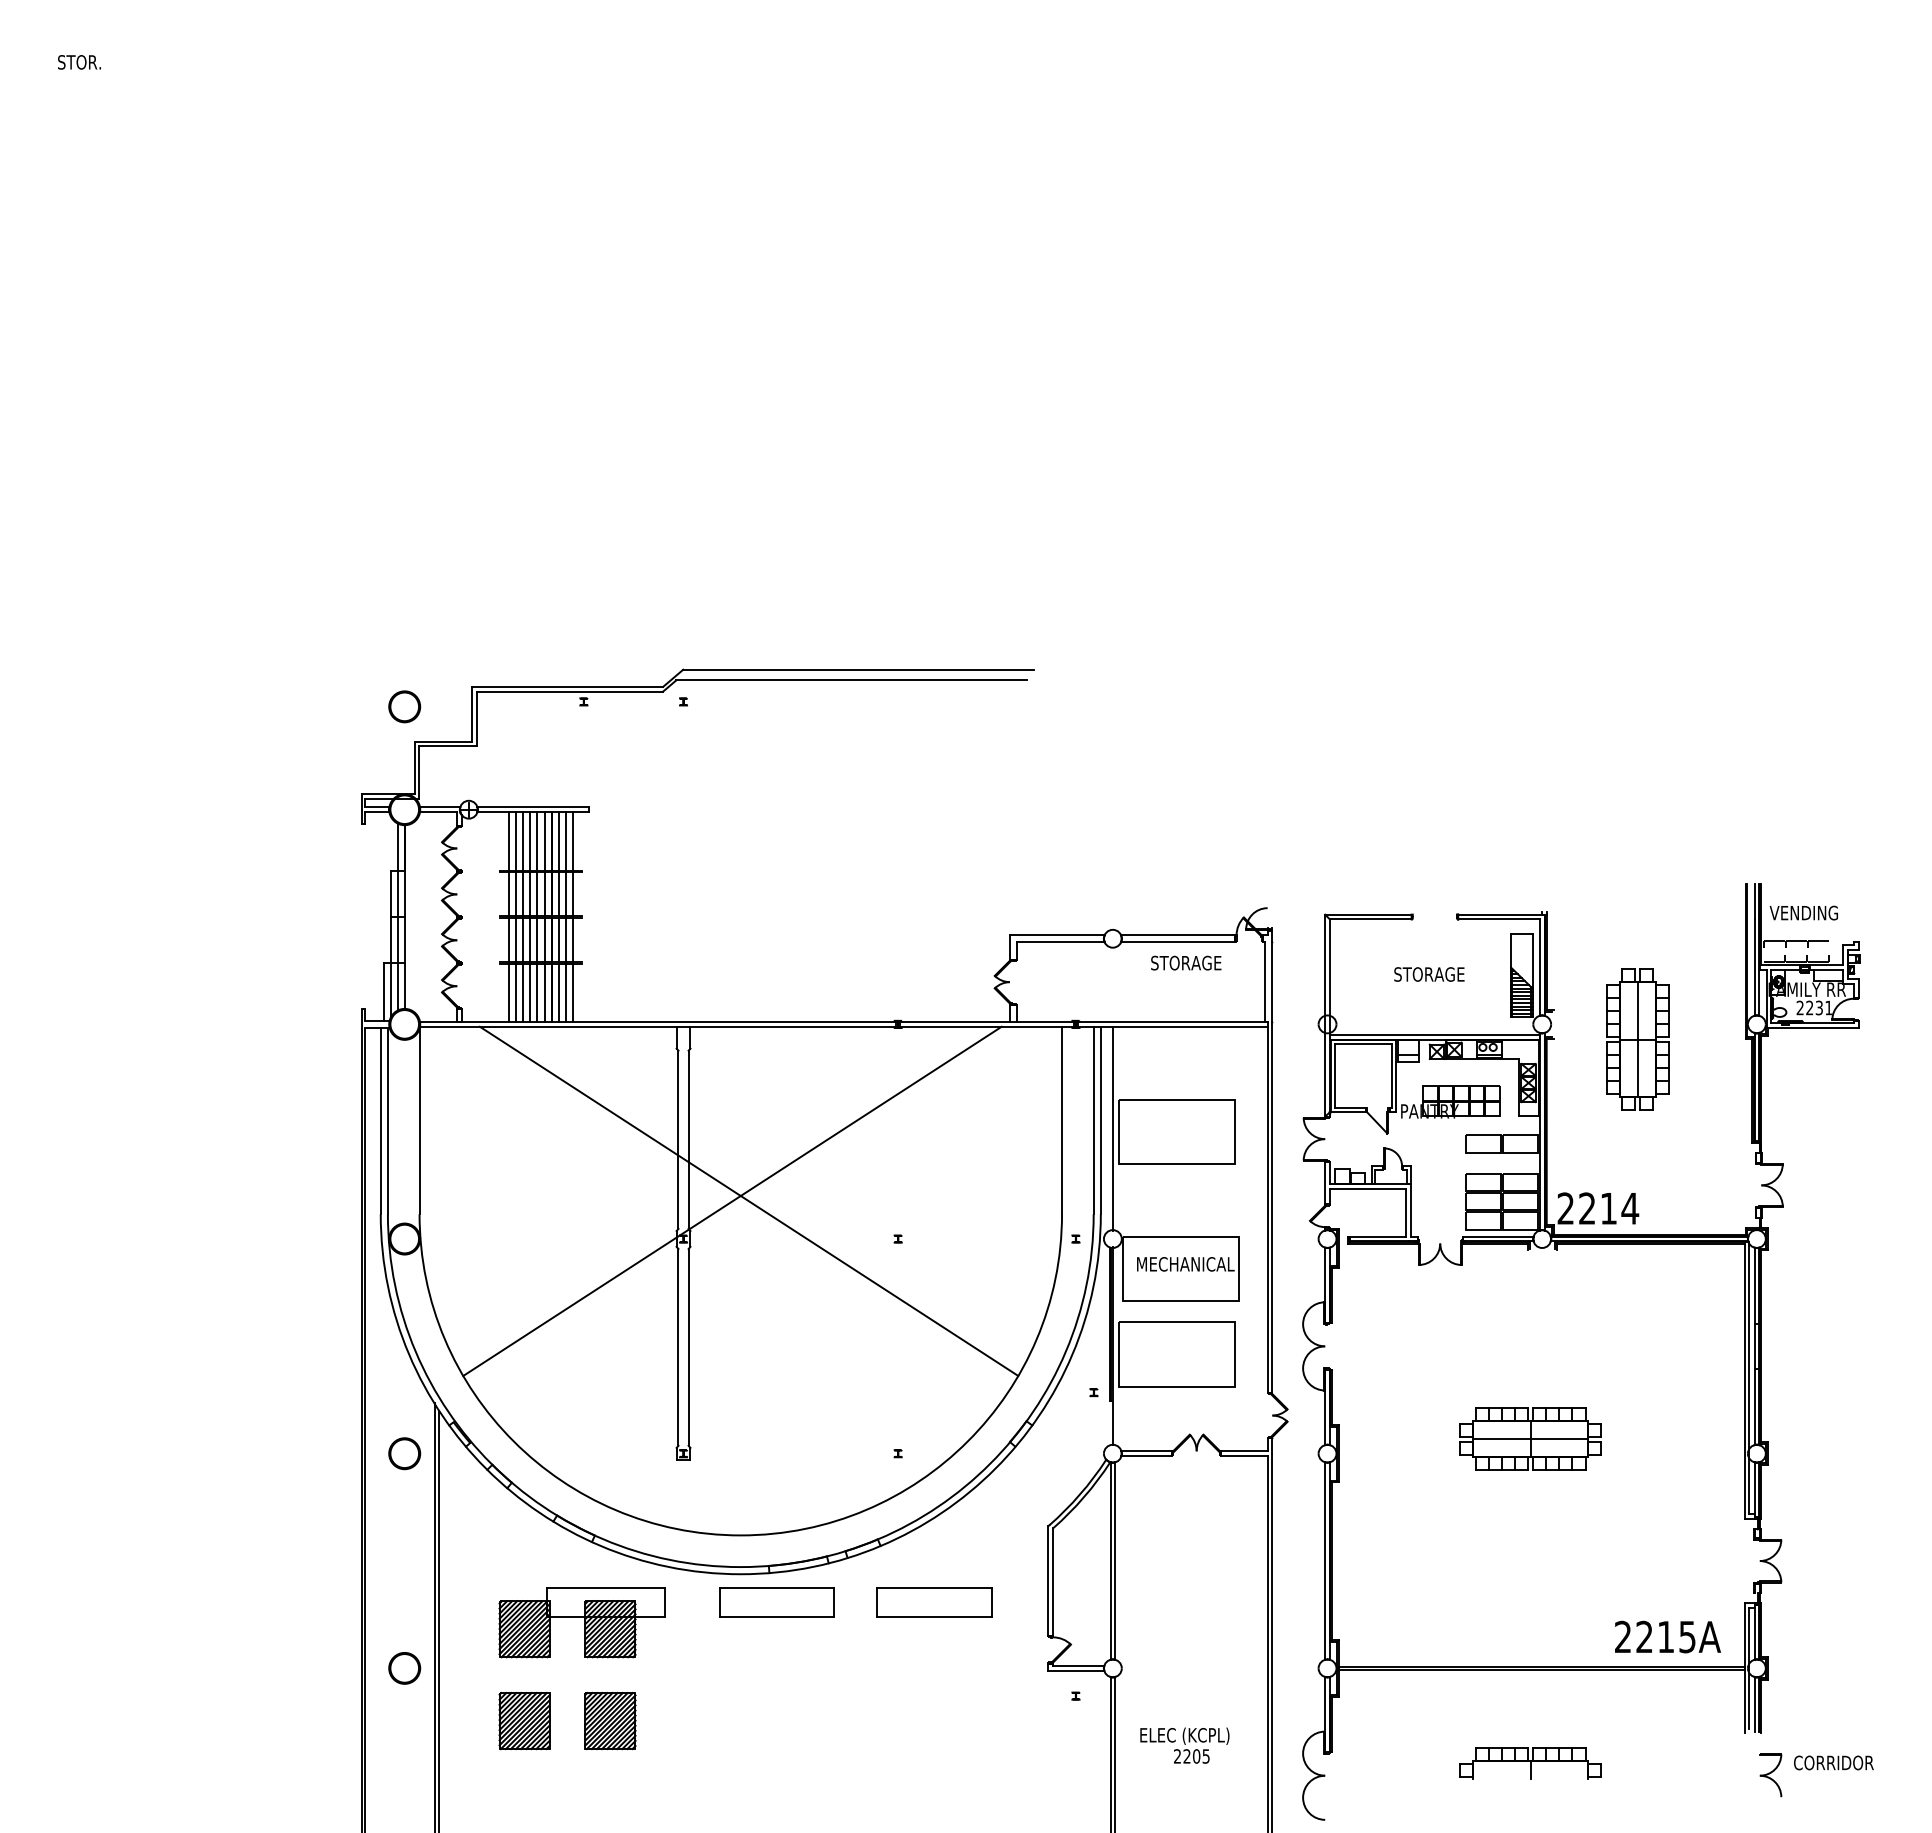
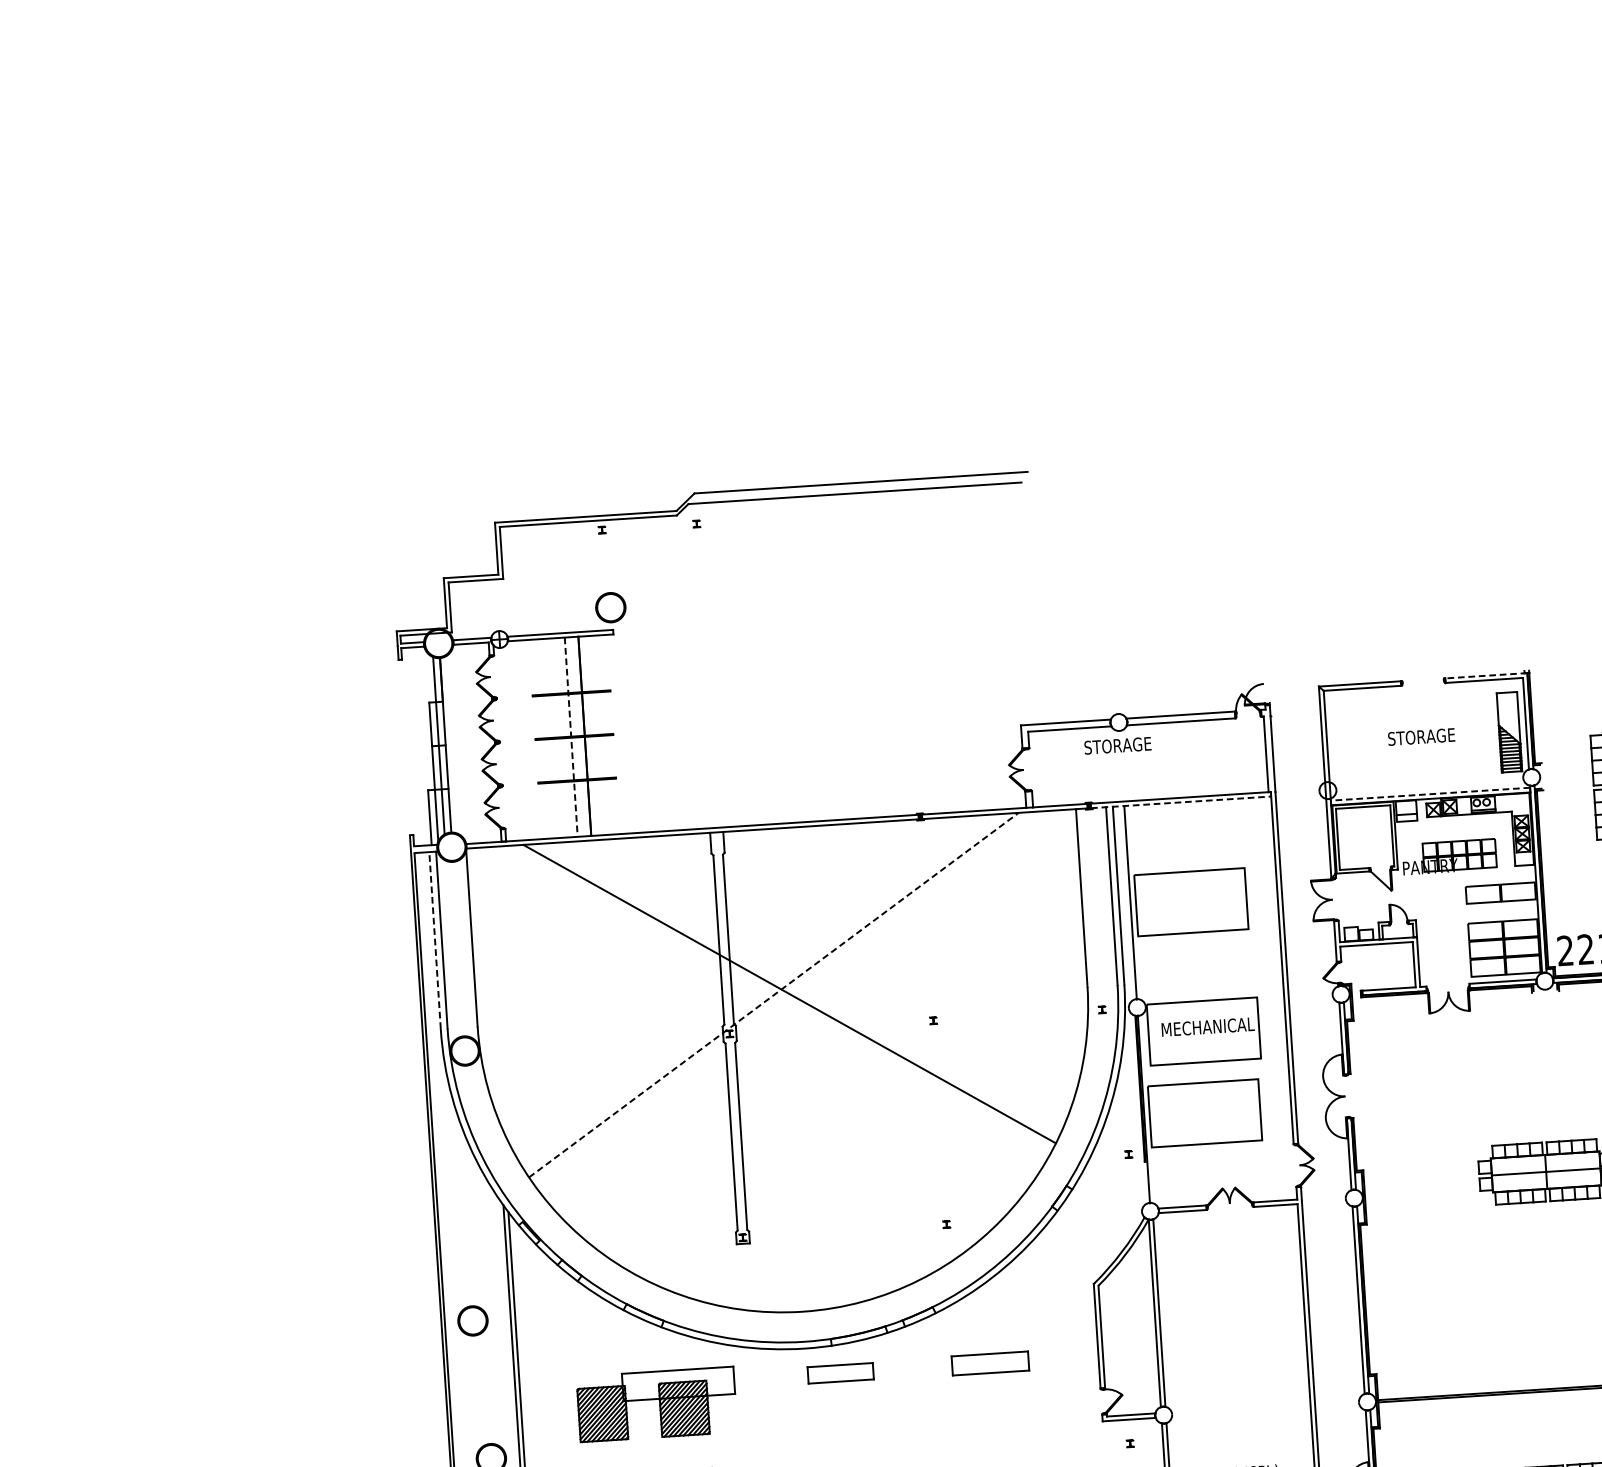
circle: (404, 706) -> (610, 607), moved
line: (1500, 914) -> (1485, 675), solid -> dashed
line: (508, 917) -> (543, 739), removed
line: (515, 917) -> (550, 738), removed
line: (523, 917) -> (558, 738), removed
line: (530, 917) -> (564, 738), removed
line: (537, 917) -> (571, 737), solid -> dashed
line: (544, 917) -> (578, 737), removed
line: (558, 917) -> (591, 736), removed
line: (566, 917) -> (598, 735), removed
line: (573, 917) -> (605, 735), removed
text: (1186, 962) -> (1118, 745), moved
line: (1172, 1026) -> (1180, 802), solid -> dashed
line: (1434, 1035) -> (1430, 794), solid -> dashed
line: (380, 1120) -> (434, 939), solid -> dashed
line: (732, 1201) -> (773, 995), solid -> dashed
circle: (404, 1453) -> (472, 1320), moved
part: (776, 1602) -> (840, 1373), size x0.6
part: (934, 1602) -> (990, 1363), size x0.7

